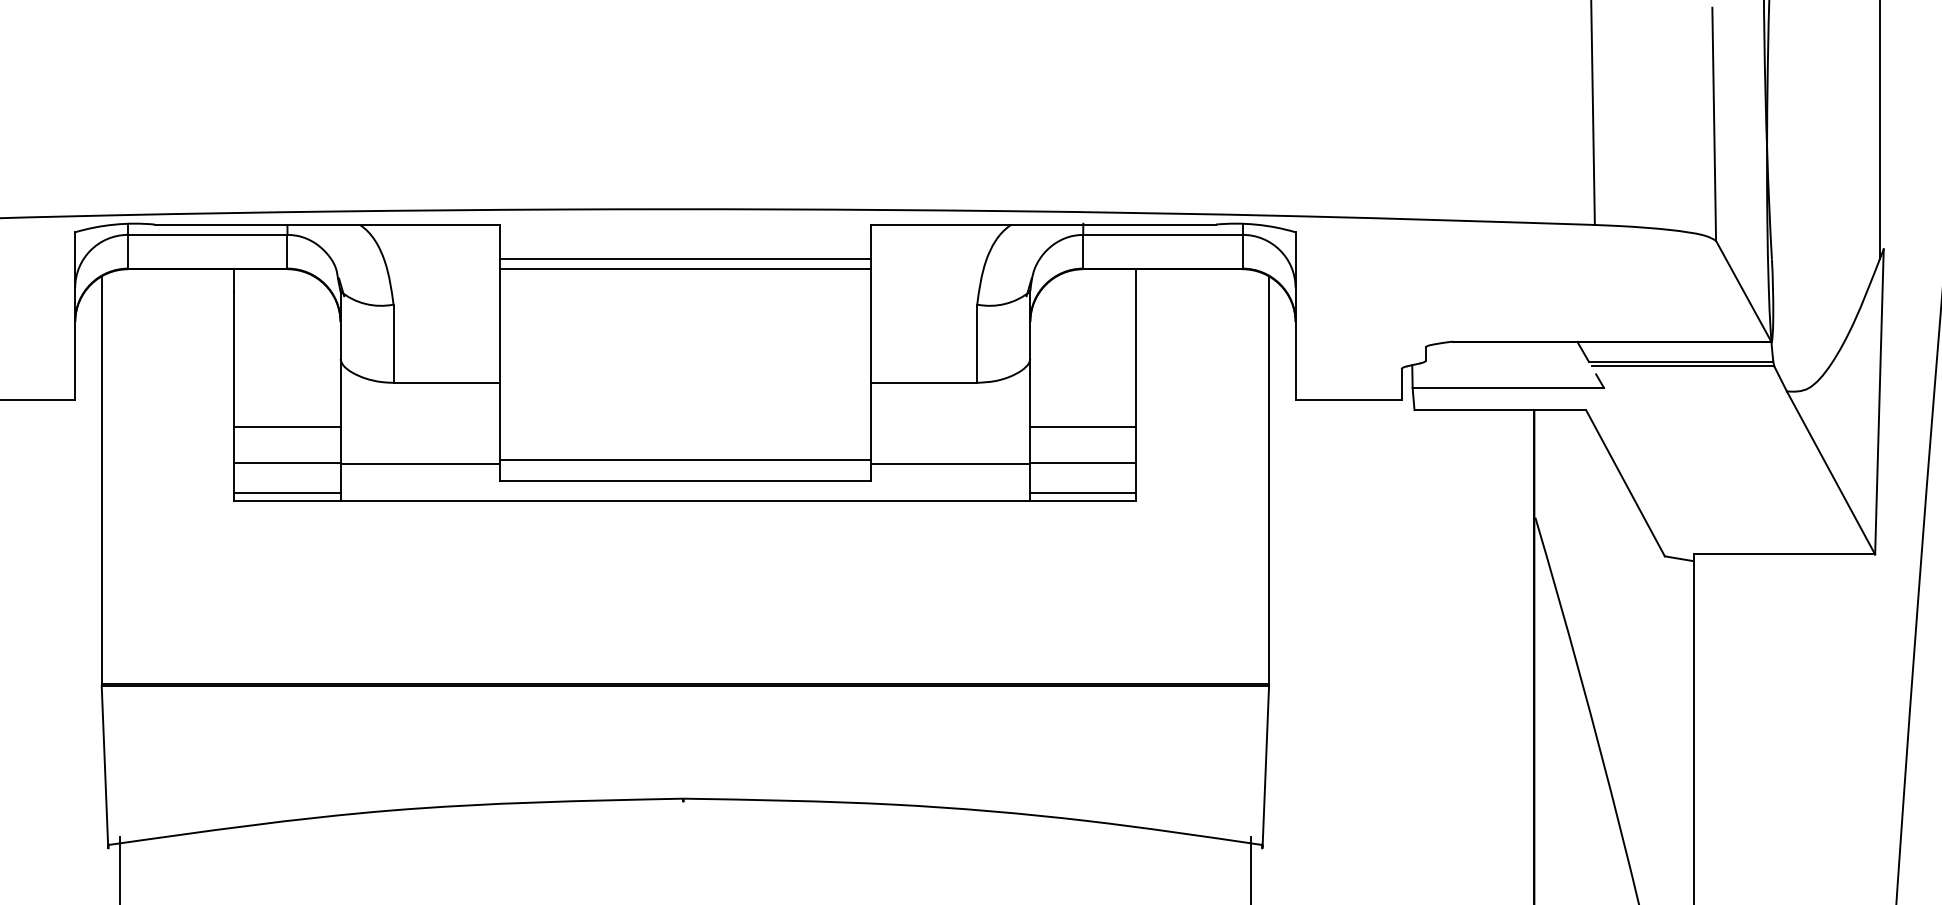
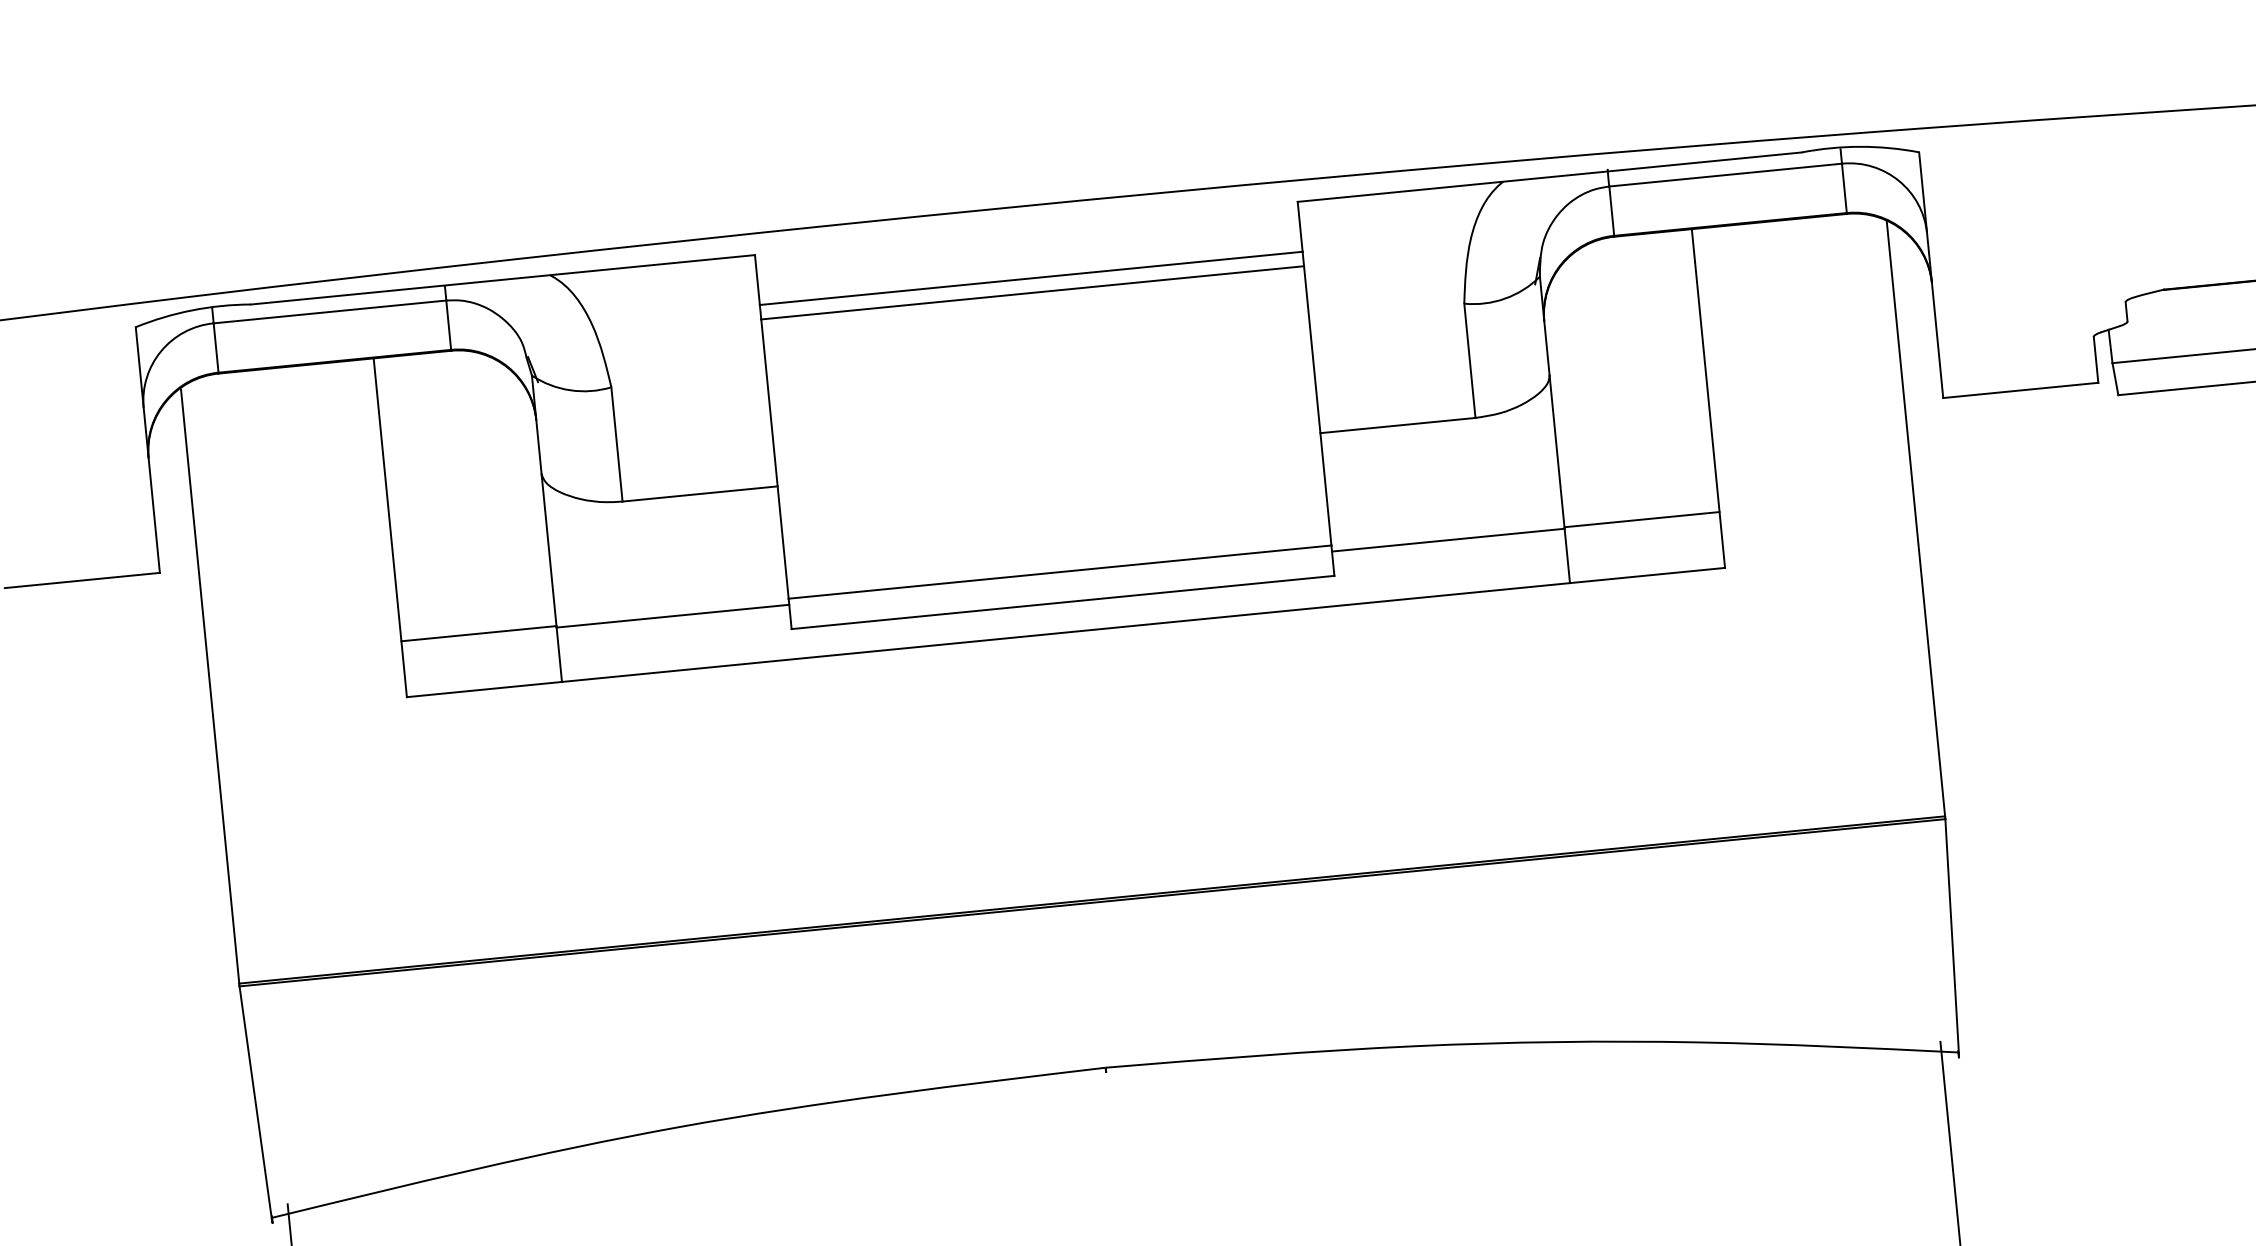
line: (287, 426) -> (473, 580), removed
line: (1083, 426) -> (1637, 466), removed
line: (287, 492) -> (483, 677), removed
line: (1083, 492) -> (1646, 562), removed

